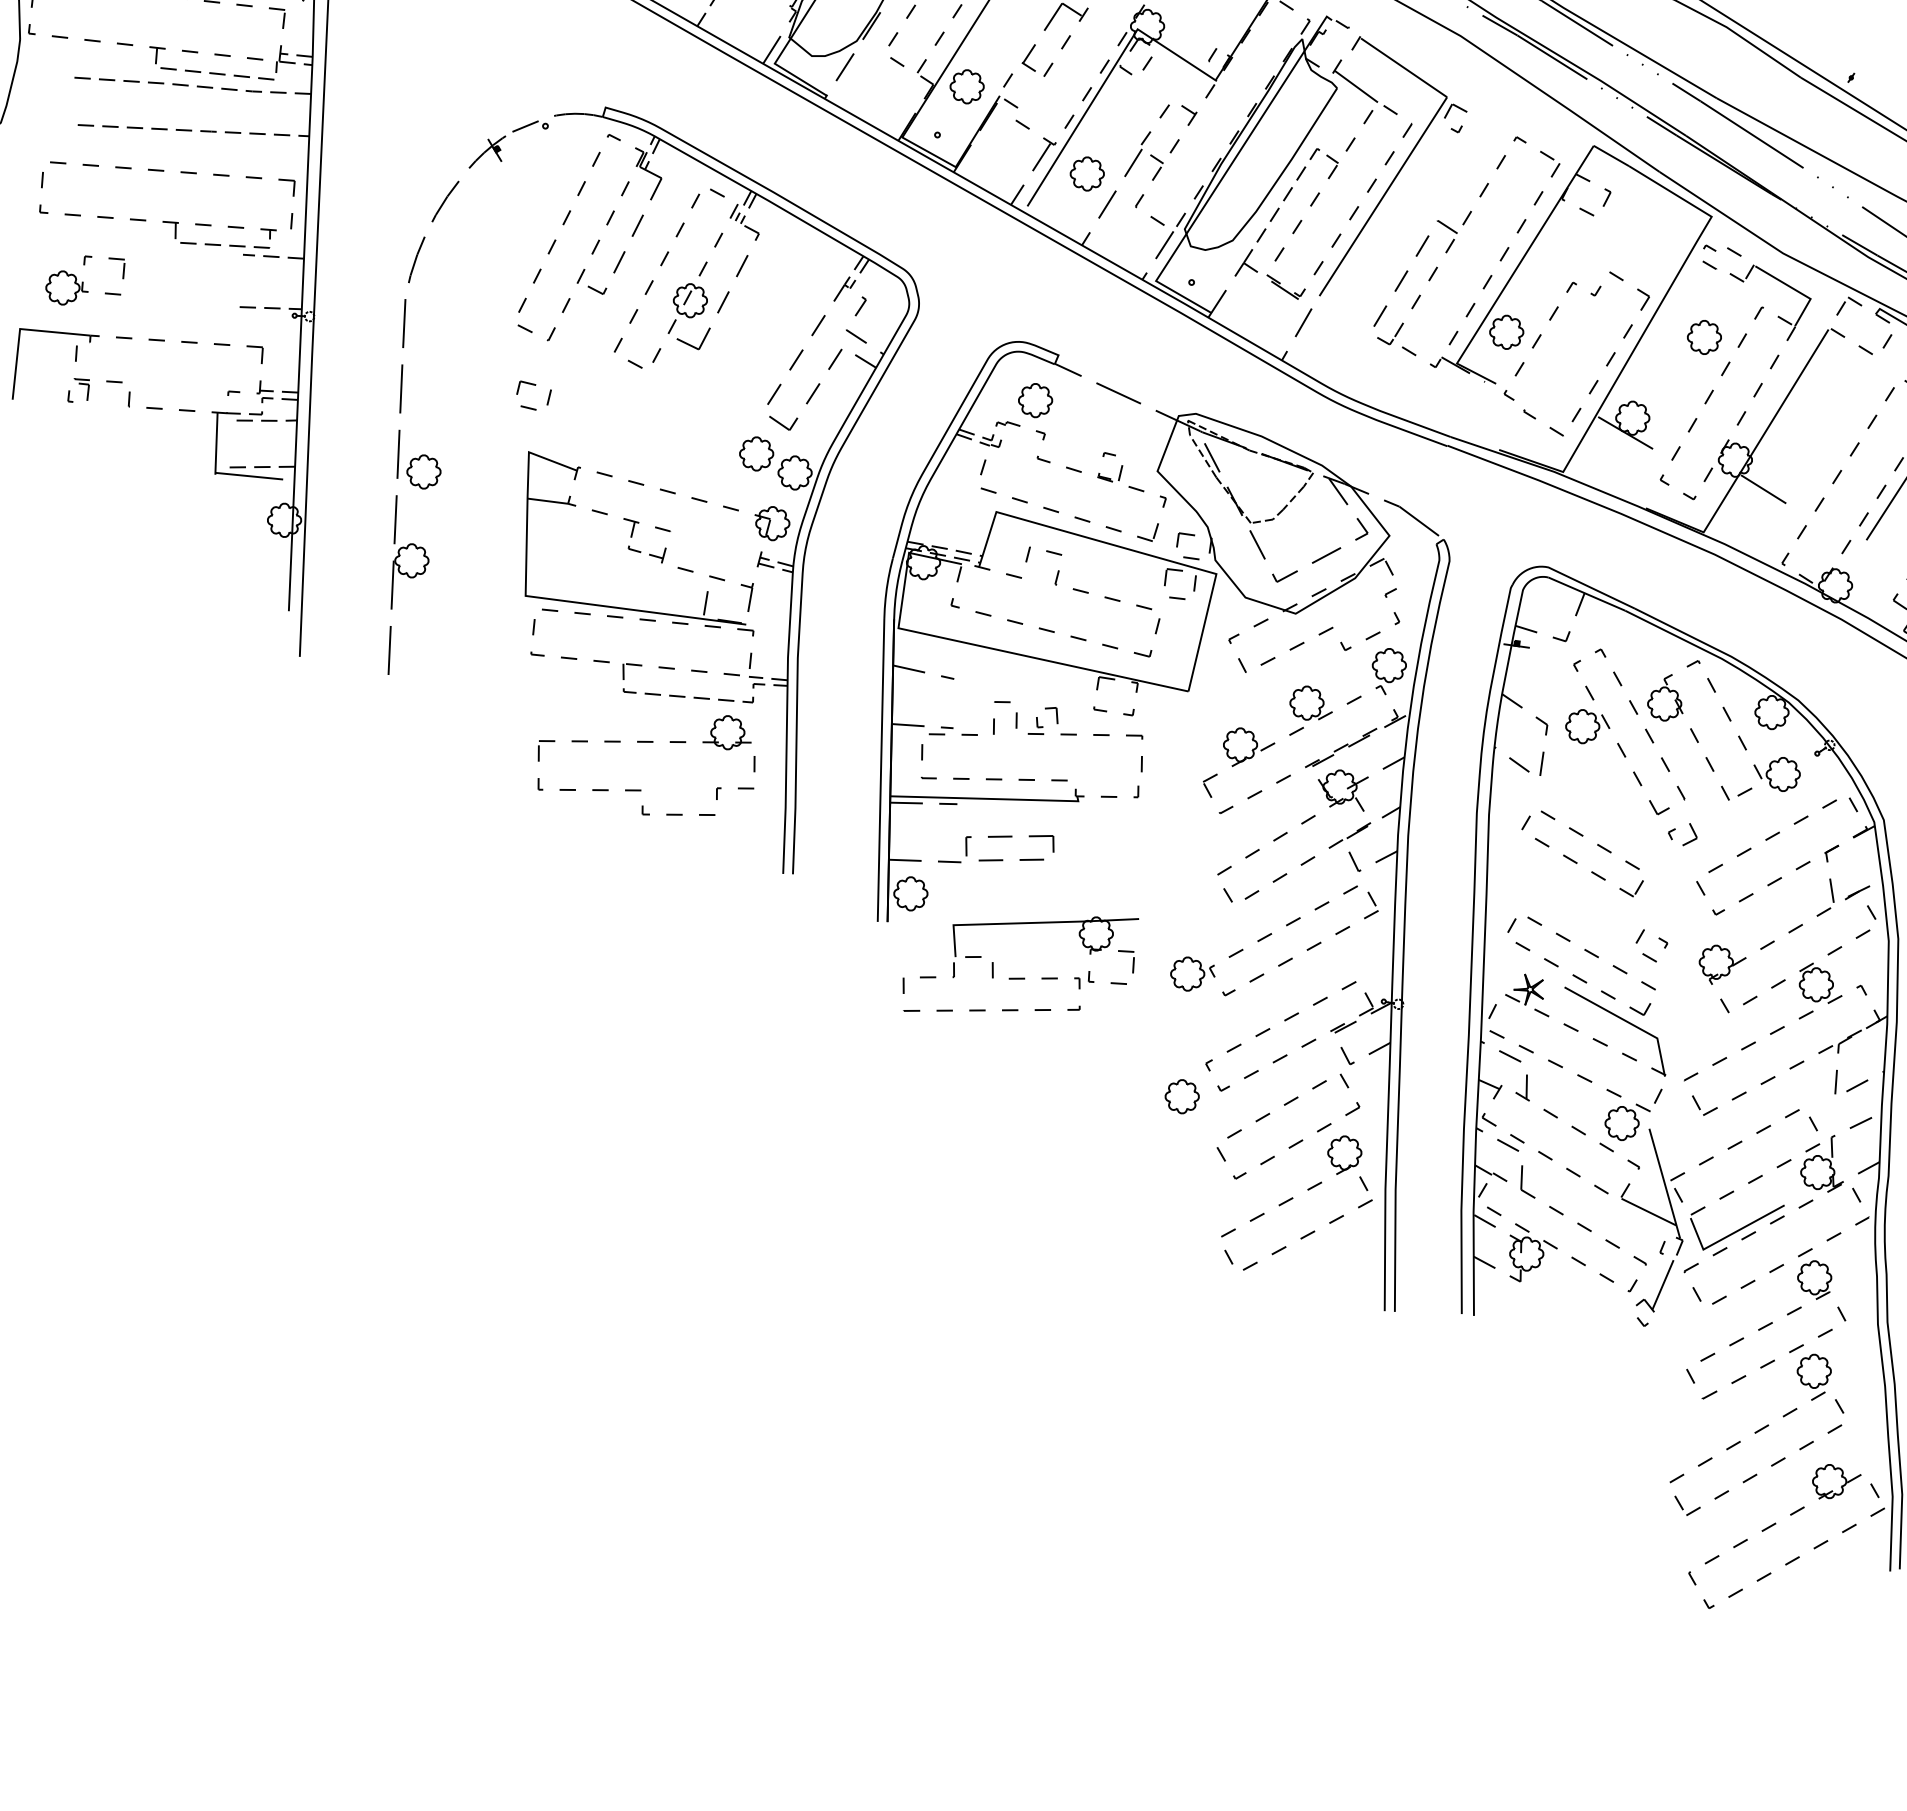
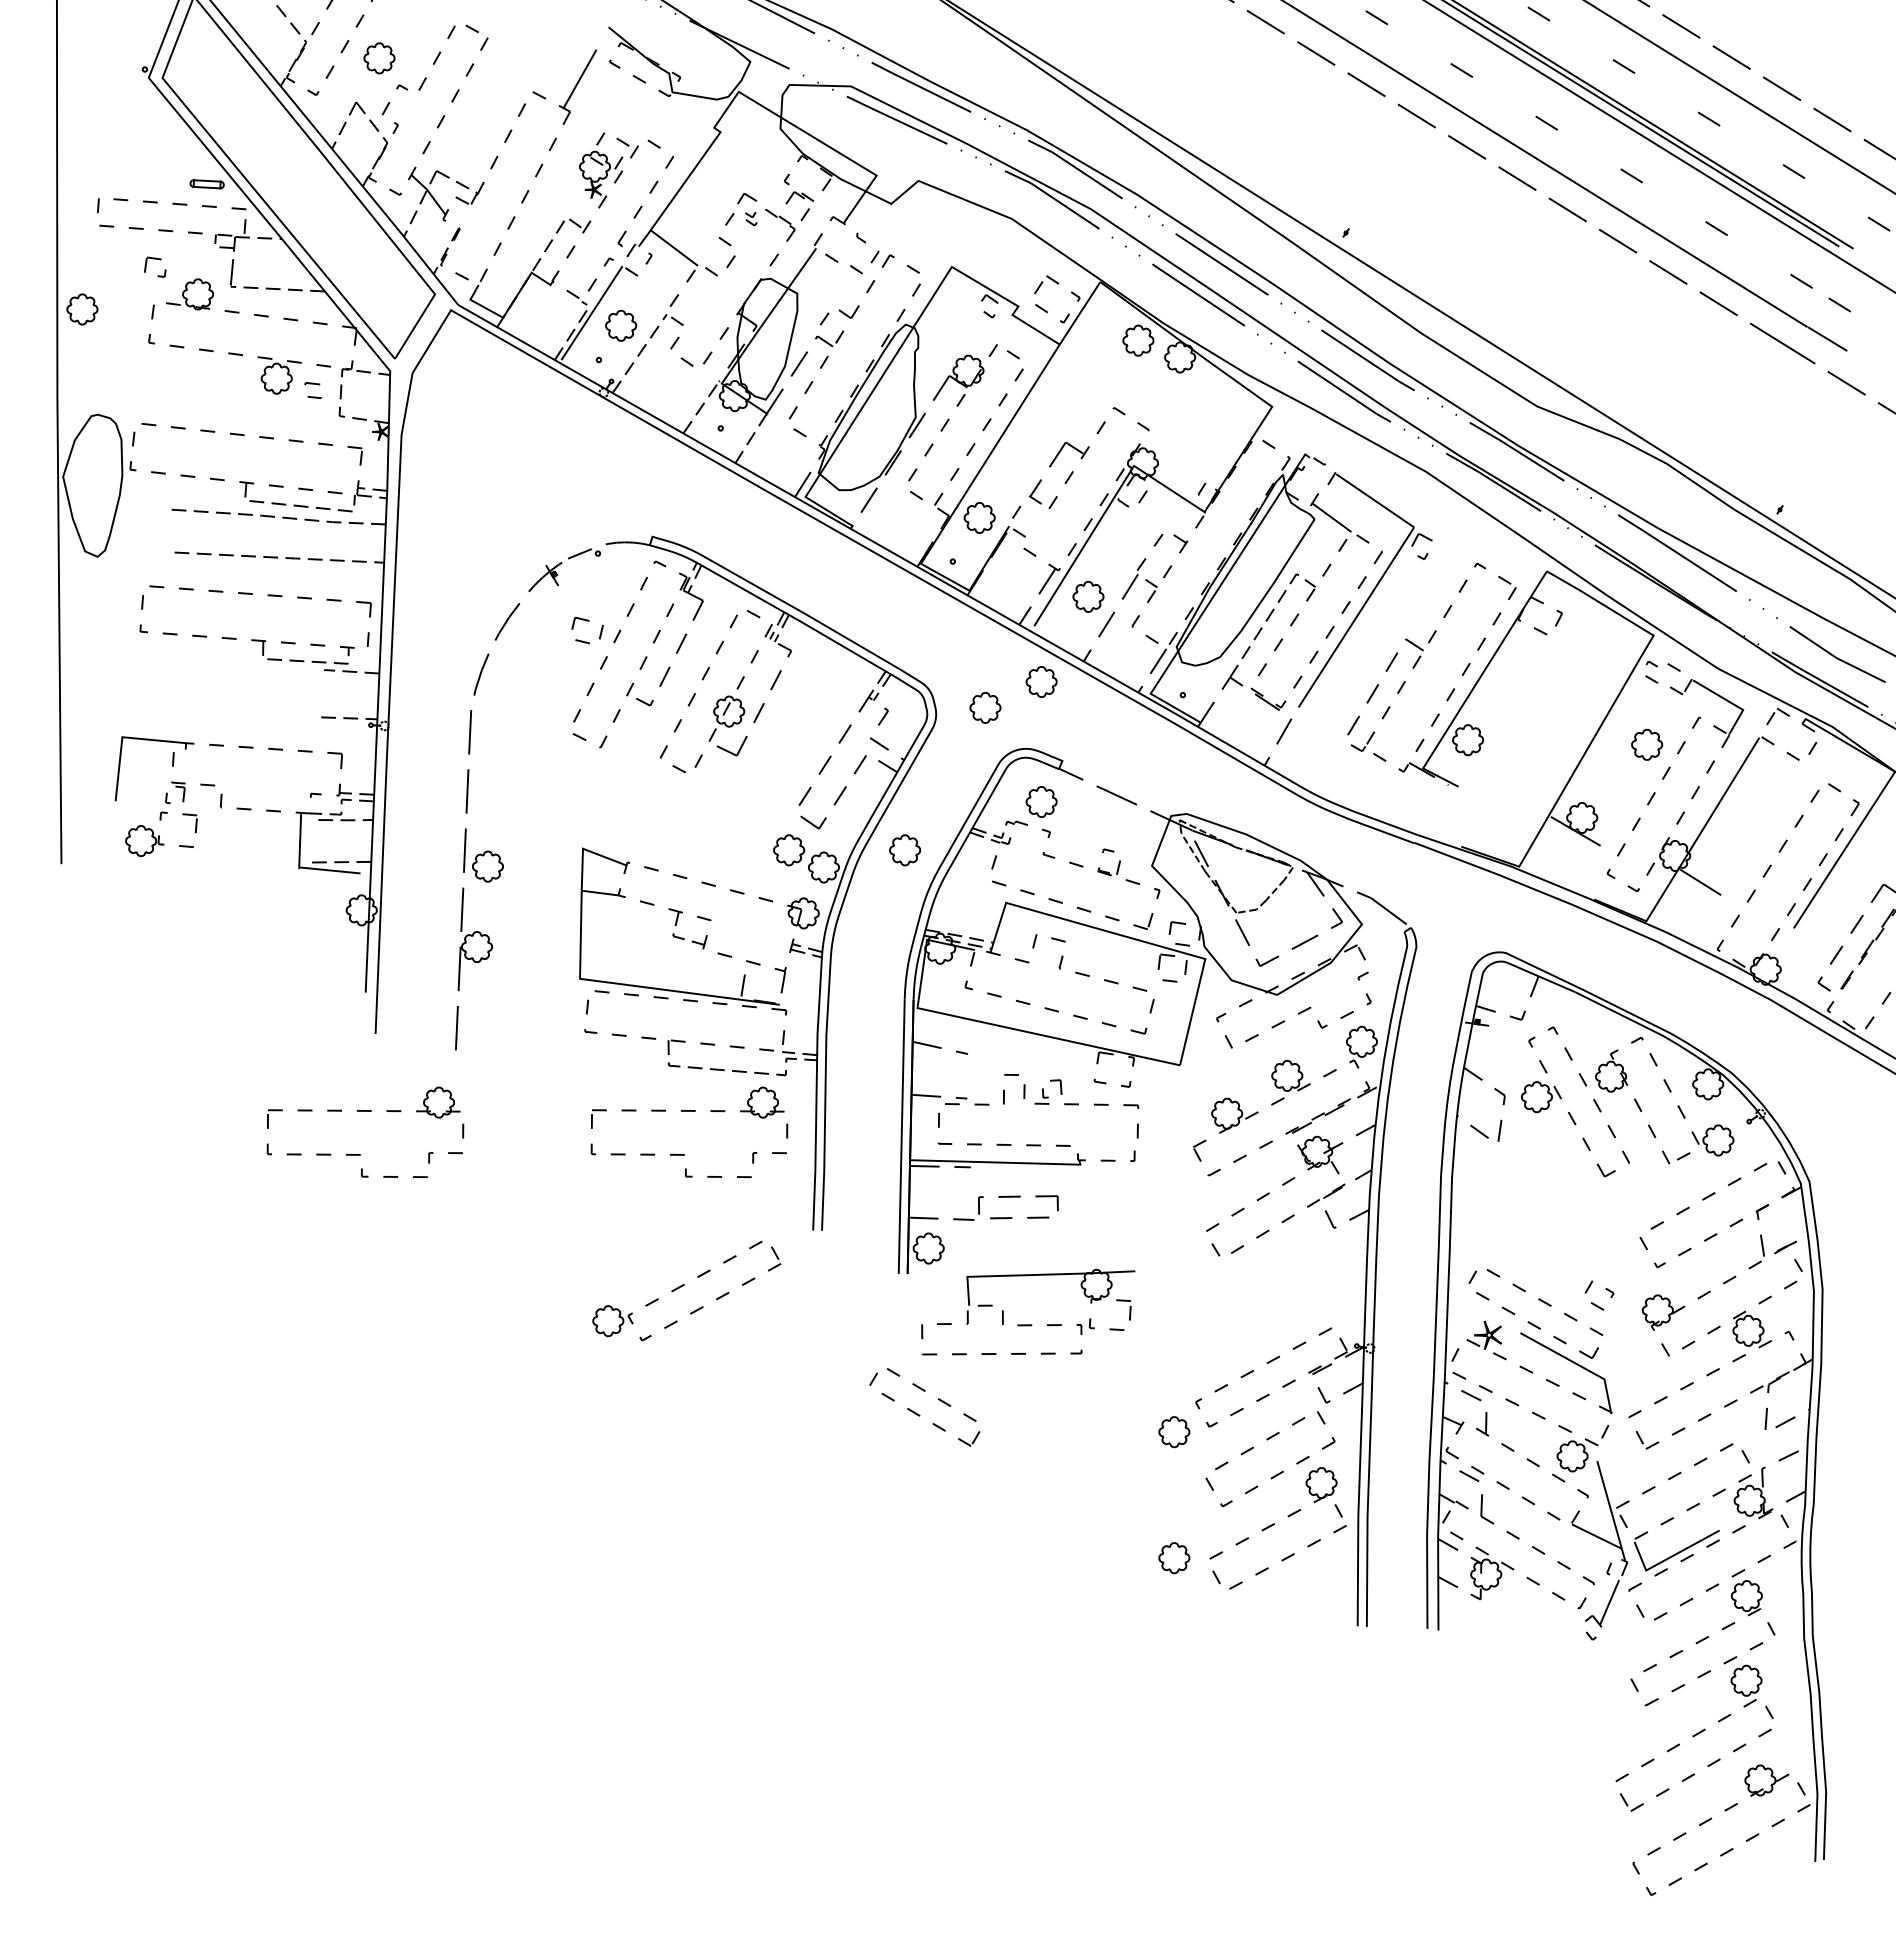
part: (1035, 267) -> (1041, 681), added
part: (85, 279) -> (161, 833), moved
part: (973, 296) -> (985, 707), added
part: (1606, 363) -> (1558, 768), removed
part: (533, 385) -> (587, 621), moved
part: (885, 454) -> (905, 850), added
part: (288, 742) -> (365, 1111), added
part: (1676, 829) -> (1621, 1190), removed
part: (1576, 861) -> (919, 1414), moved
part: (1274, 940) -> (686, 1290), moved
part: (1182, 1236) -> (1174, 1558), added

